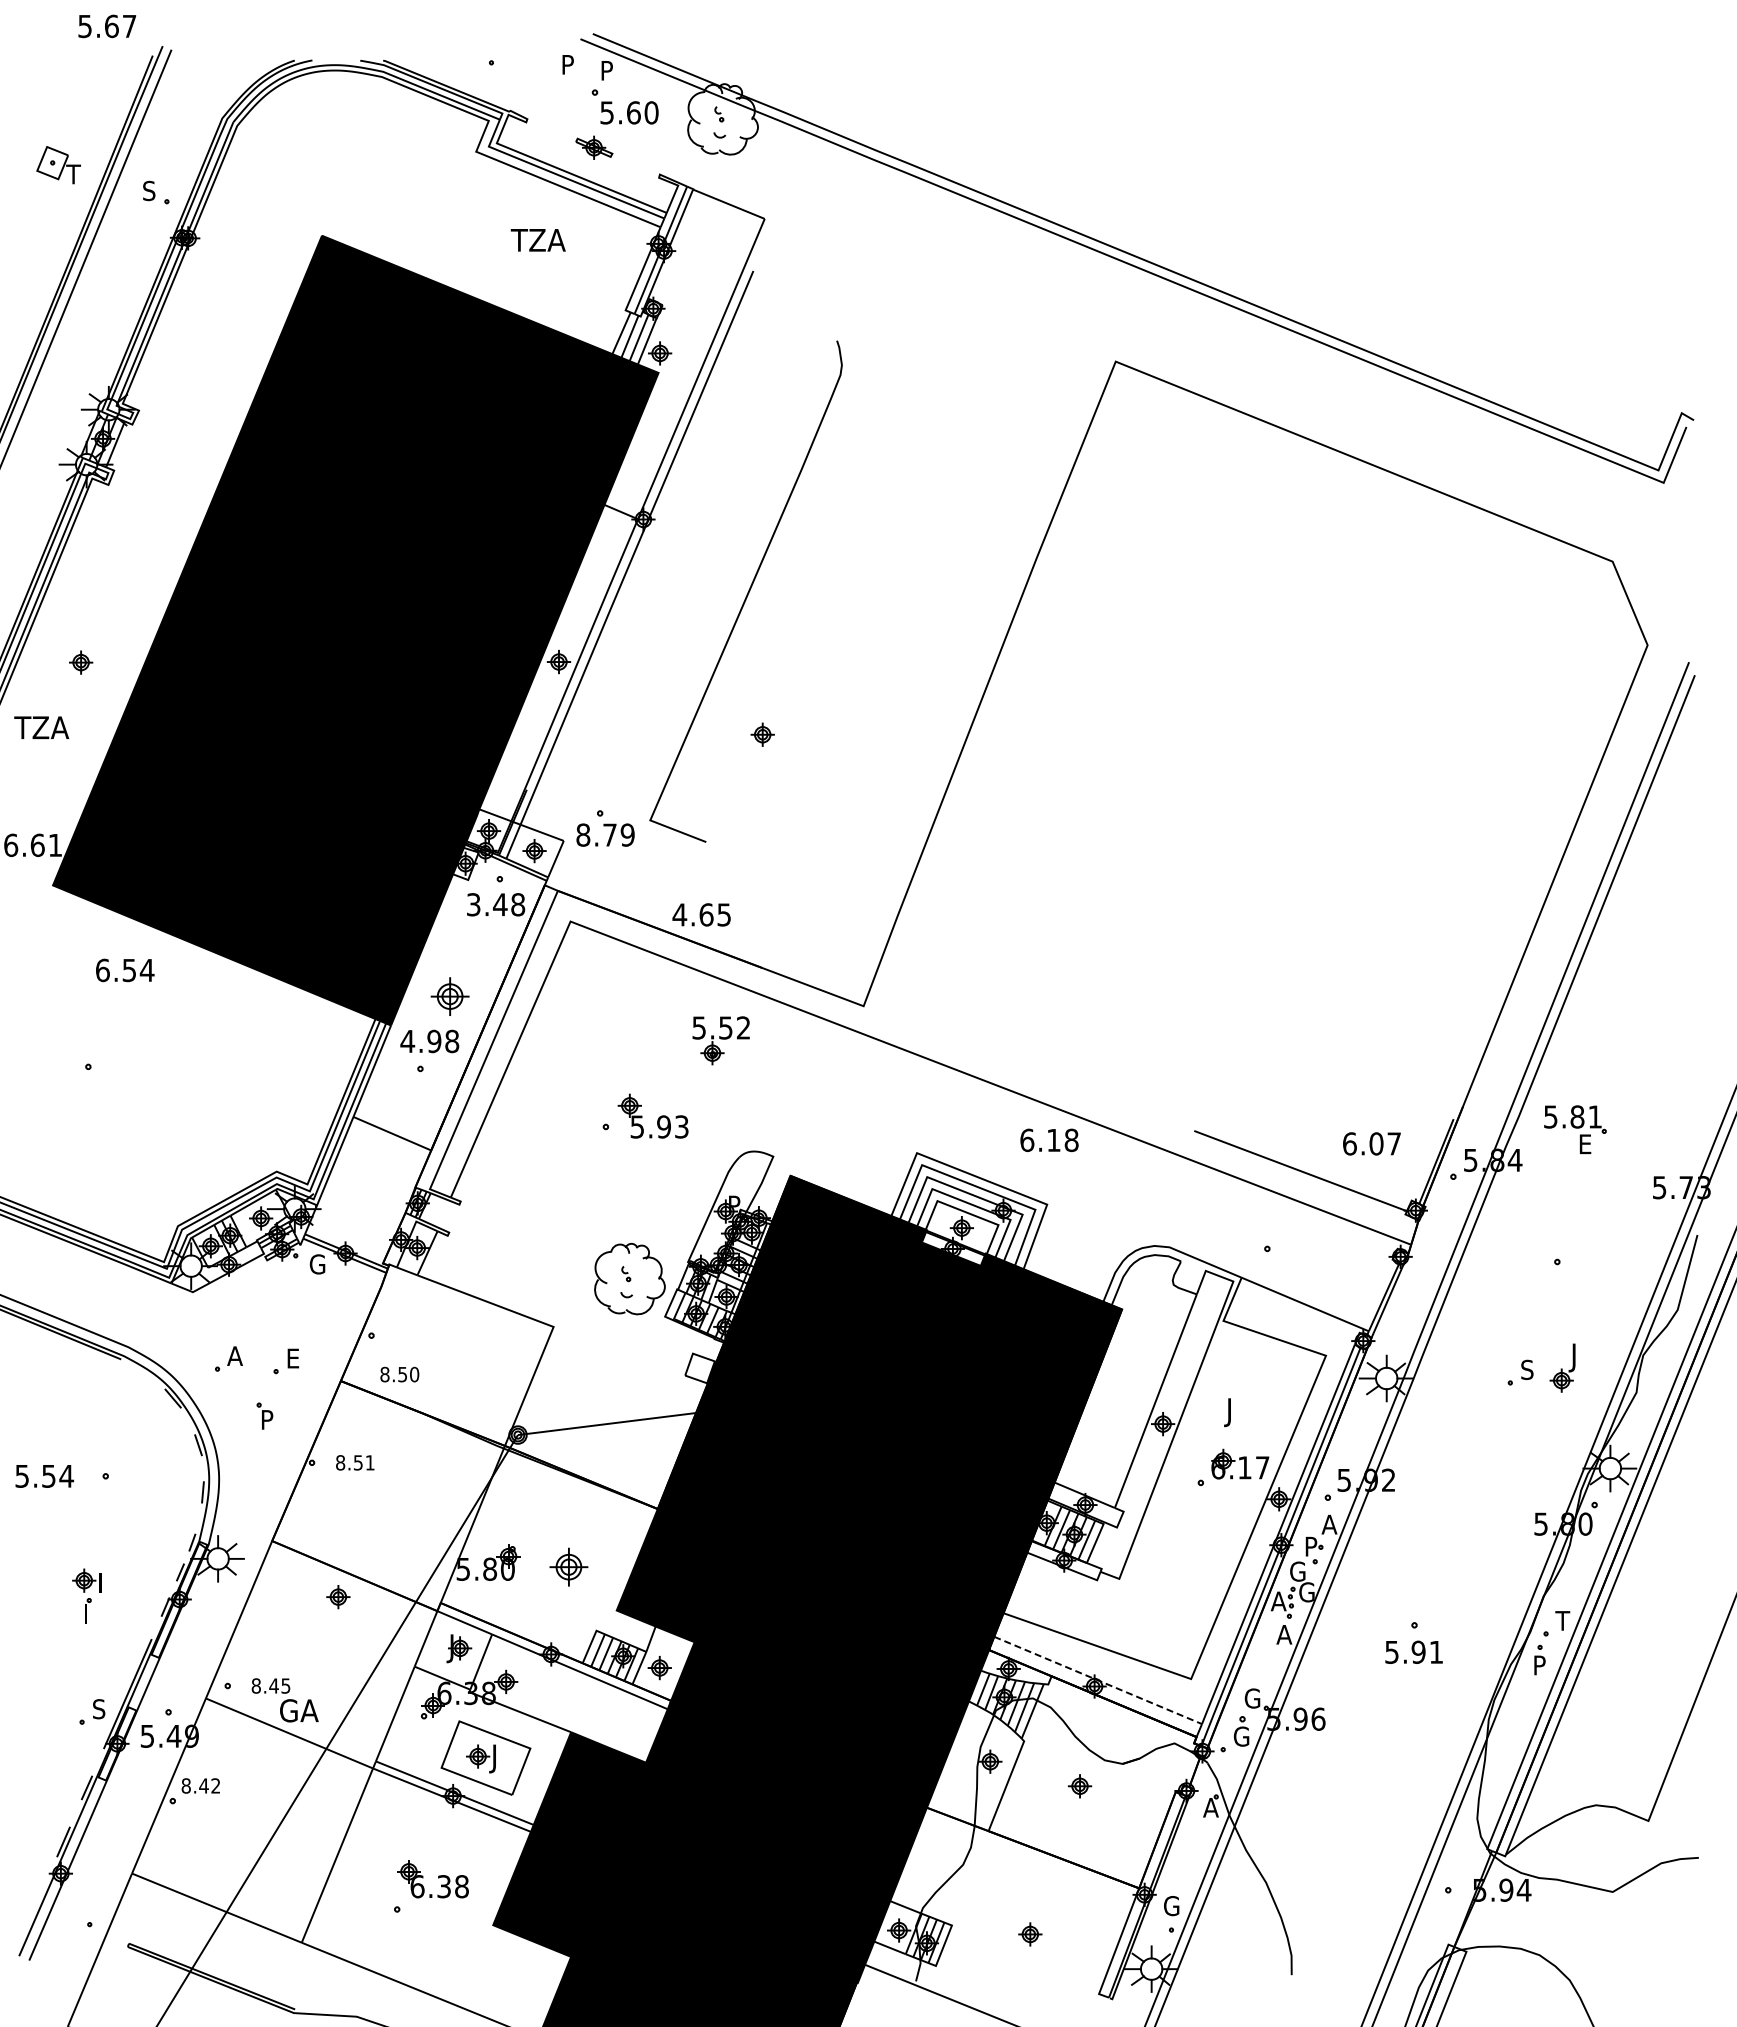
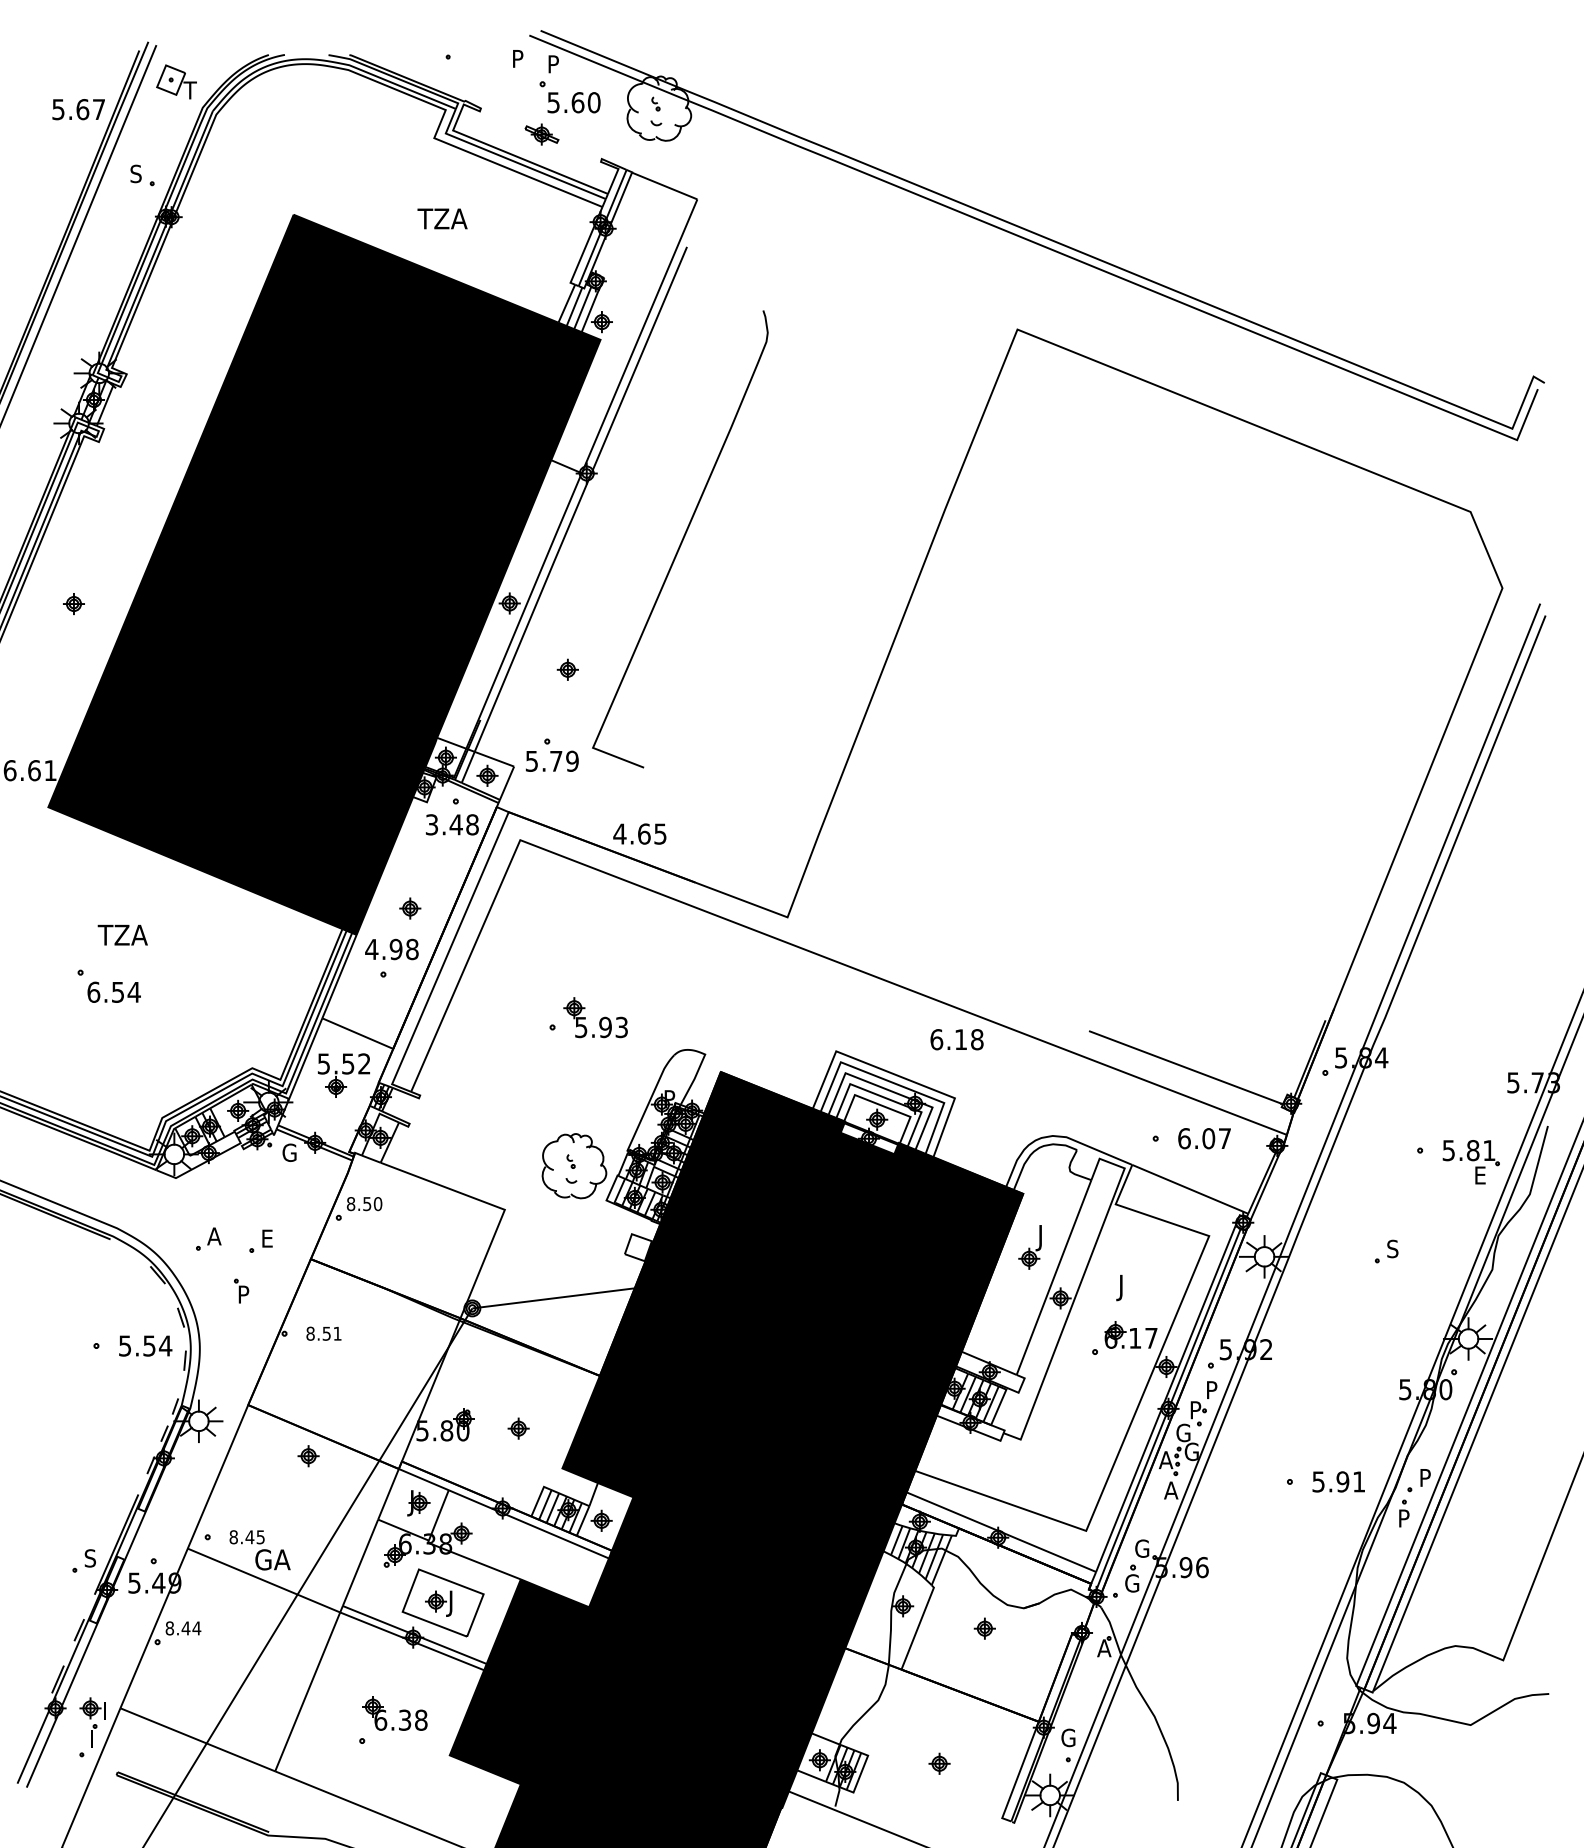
text: (107, 26) -> (78, 109), moved
part: (58, 165) -> (176, 82), moved
text: (537, 240) -> (441, 219), moved
text: (41, 727) -> (122, 934), moved
part: (762, 734) -> (567, 669), moved
text: (583, 834) -> (532, 760), 8.79 -> 5.79
text: (125, 970) -> (114, 992), moved
part: (449, 996) -> (409, 908), size x0.62
part: (720, 1040) -> (343, 1075), moved
part: (1575, 1129) -> (1471, 1162), moved
text: (1371, 1143) -> (1204, 1138), moved
part: (1562, 1367) -> (1030, 1246), moved
text: (399, 1374) -> (364, 1203), moved
text: (44, 1476) -> (145, 1346), moved
text: (1329, 1524) -> (1212, 1389), A -> P
part: (568, 1566) -> (518, 1428), size x0.62
part: (86, 1595) -> (92, 1721), moved
text: (1562, 1620) -> (1424, 1477), T -> P
text: (1413, 1651) -> (1338, 1481), moved
line: (1098, 1680) -> (1001, 1532), dashed -> solid
text: (215, 1785) -> (196, 1627), 8.42 -> 8.44

